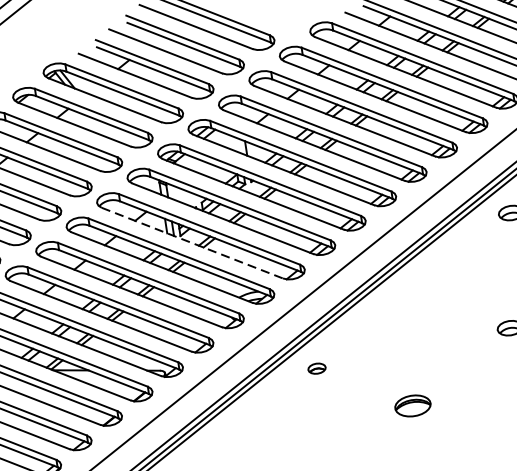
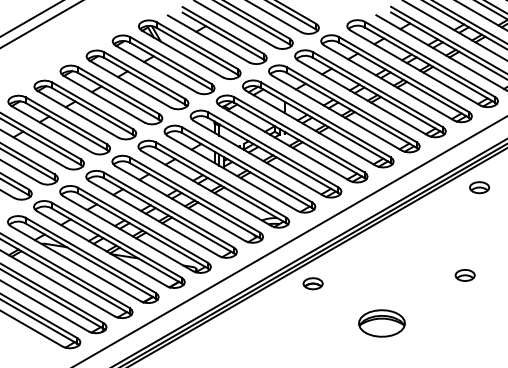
line: (193, 243) -> (233, 173), dashed -> solid
part: (316, 368) -> (312, 283), size x1.43
part: (412, 406) -> (381, 323), size x1.67

